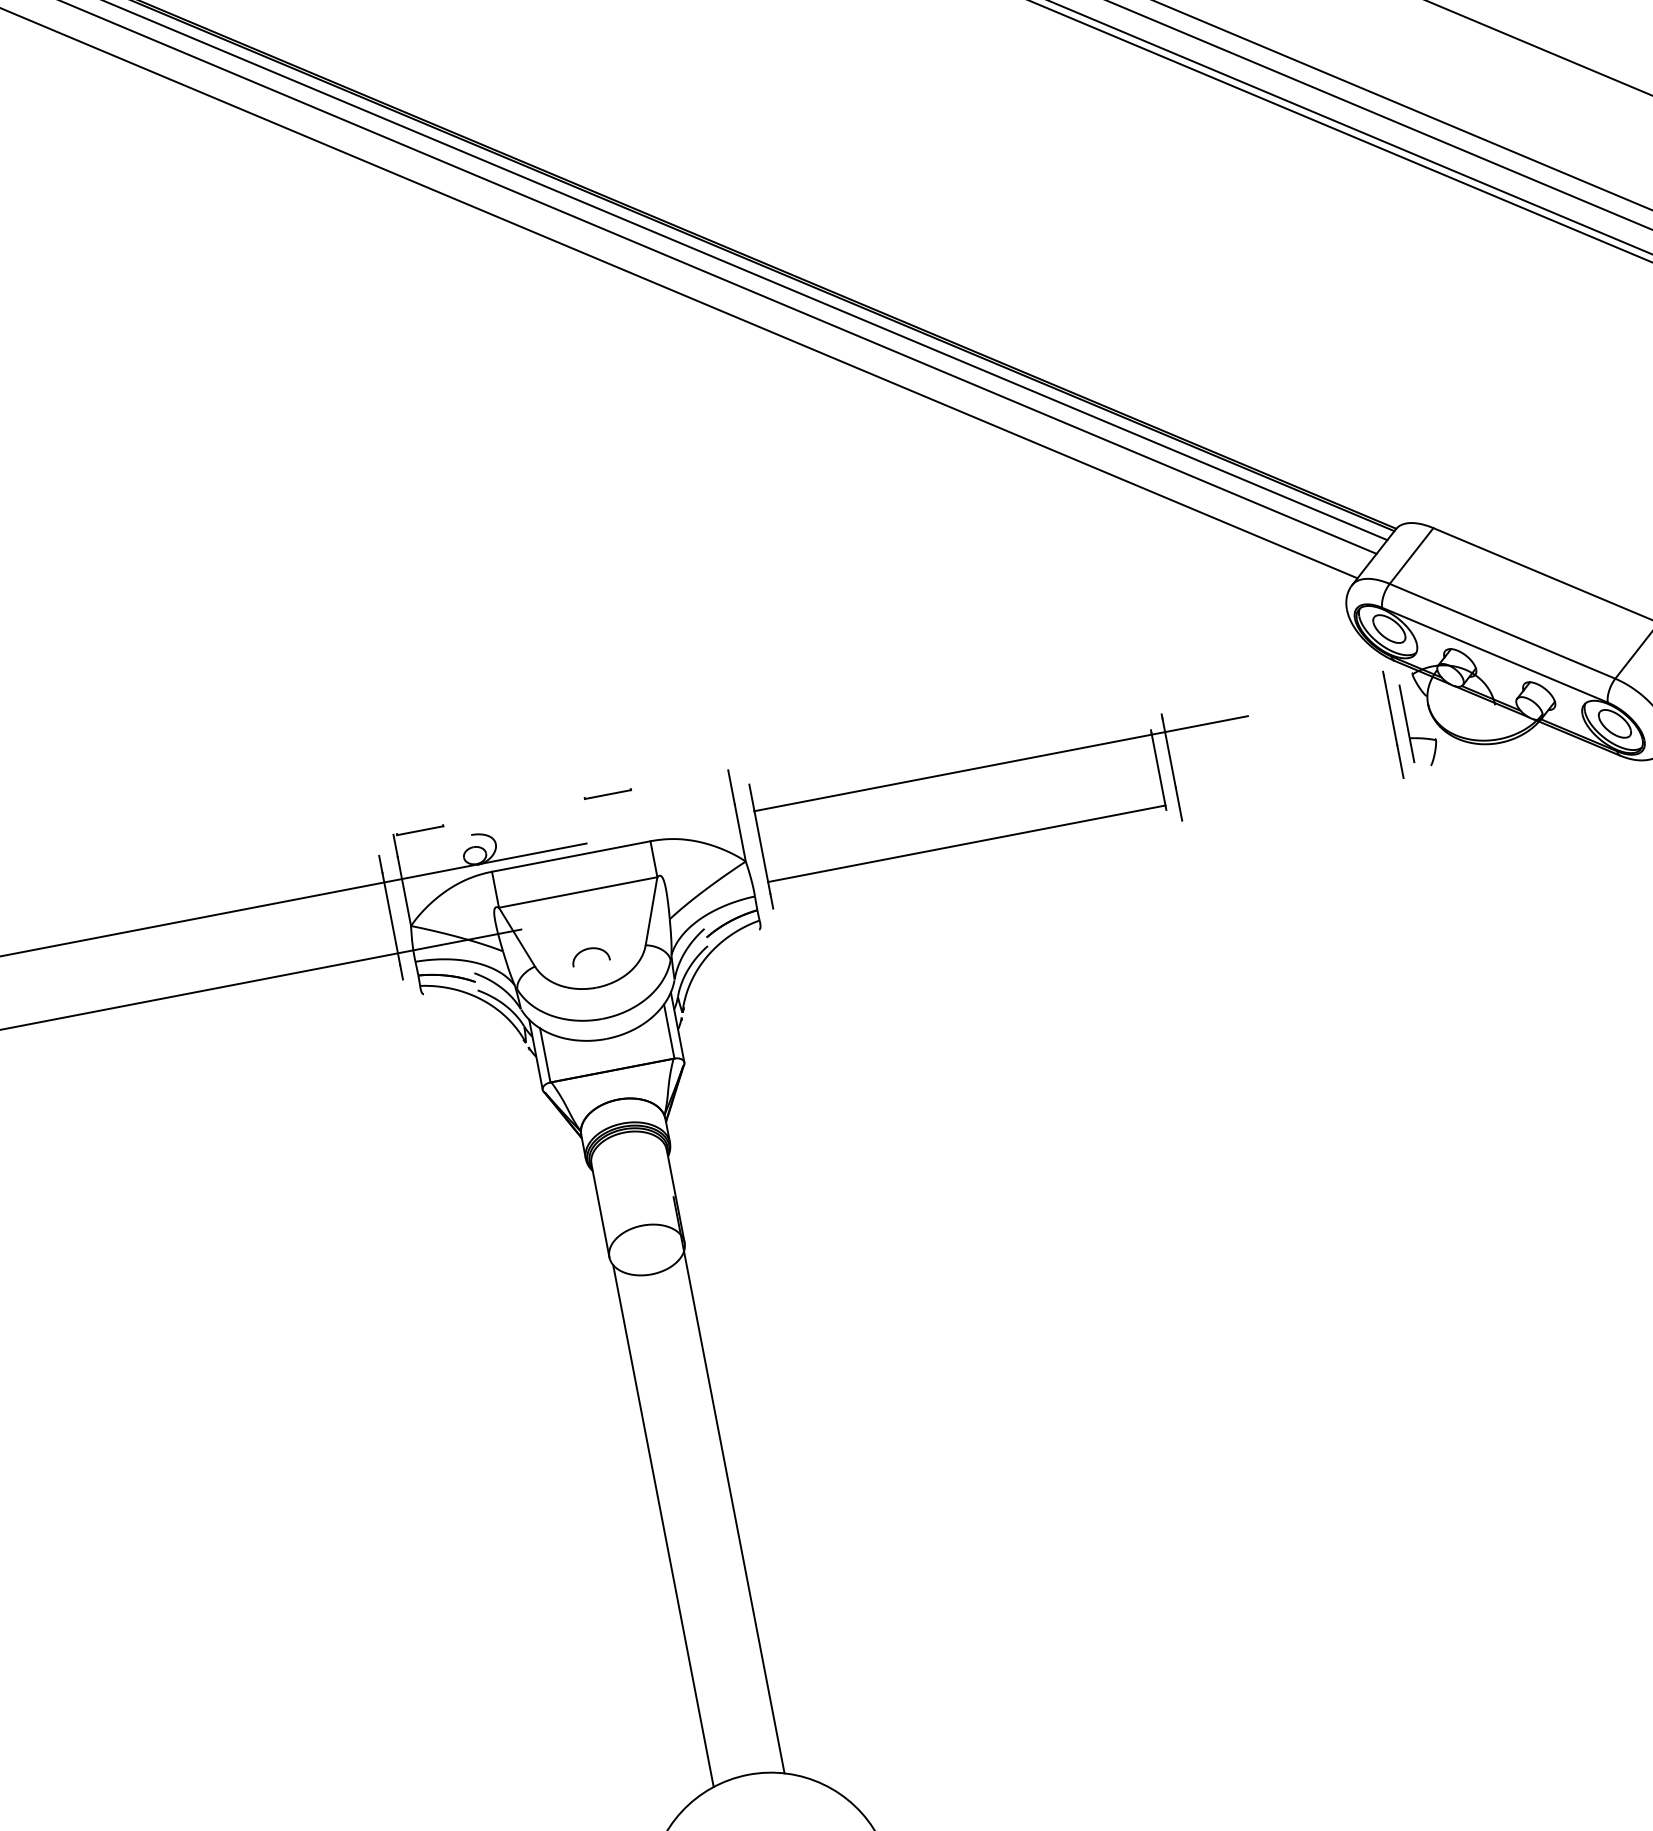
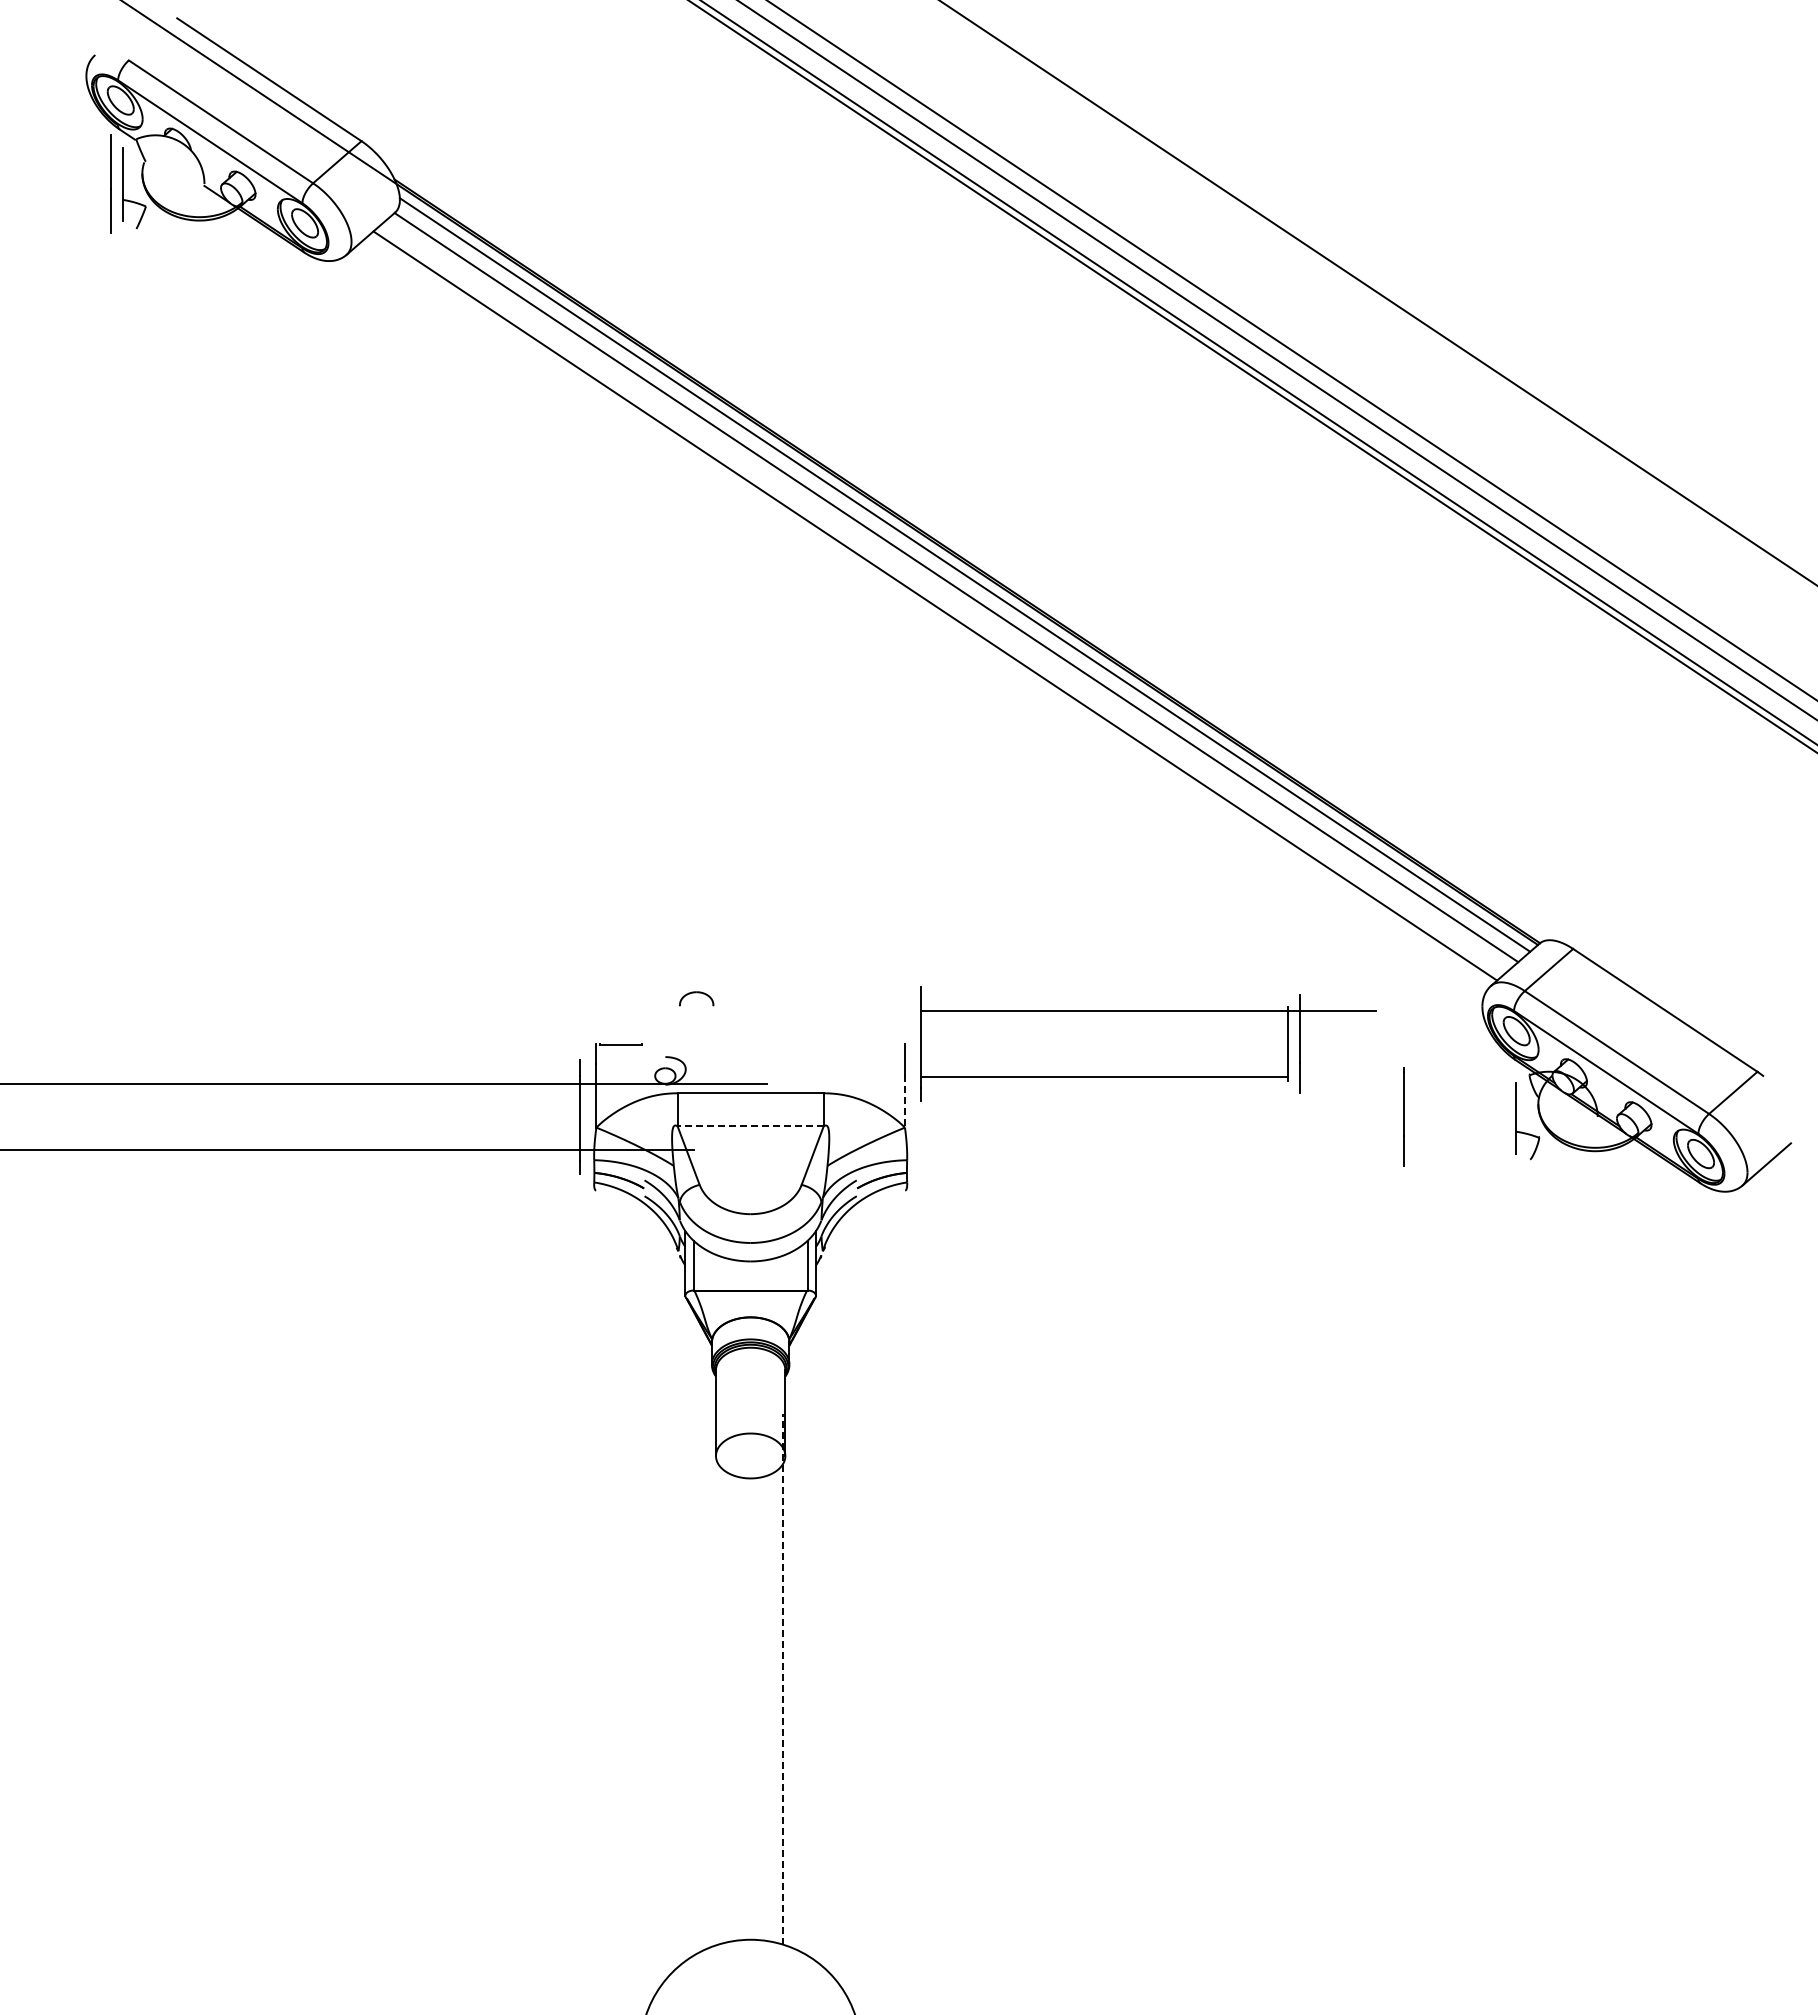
line: (1392, 724) -> (1403, 1116), moved
line: (607, 794) -> (793, 1044), removed
part: (1007, 798) -> (1148, 1043), moved
line: (739, 833) -> (904, 1101), solid -> dashed
line: (577, 892) -> (750, 1126), solid -> dashed
part: (590, 955) -> (696, 998), moved
line: (729, 1485) -> (783, 1679), solid -> dashed
line: (663, 1525) -> (718, 1703), removed

